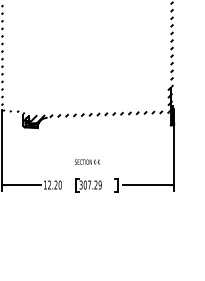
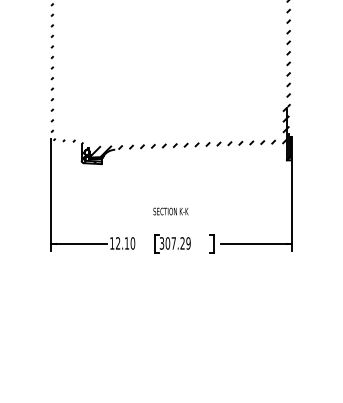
text: (55, 185) -> (126, 243), 12.20 -> 12.10

